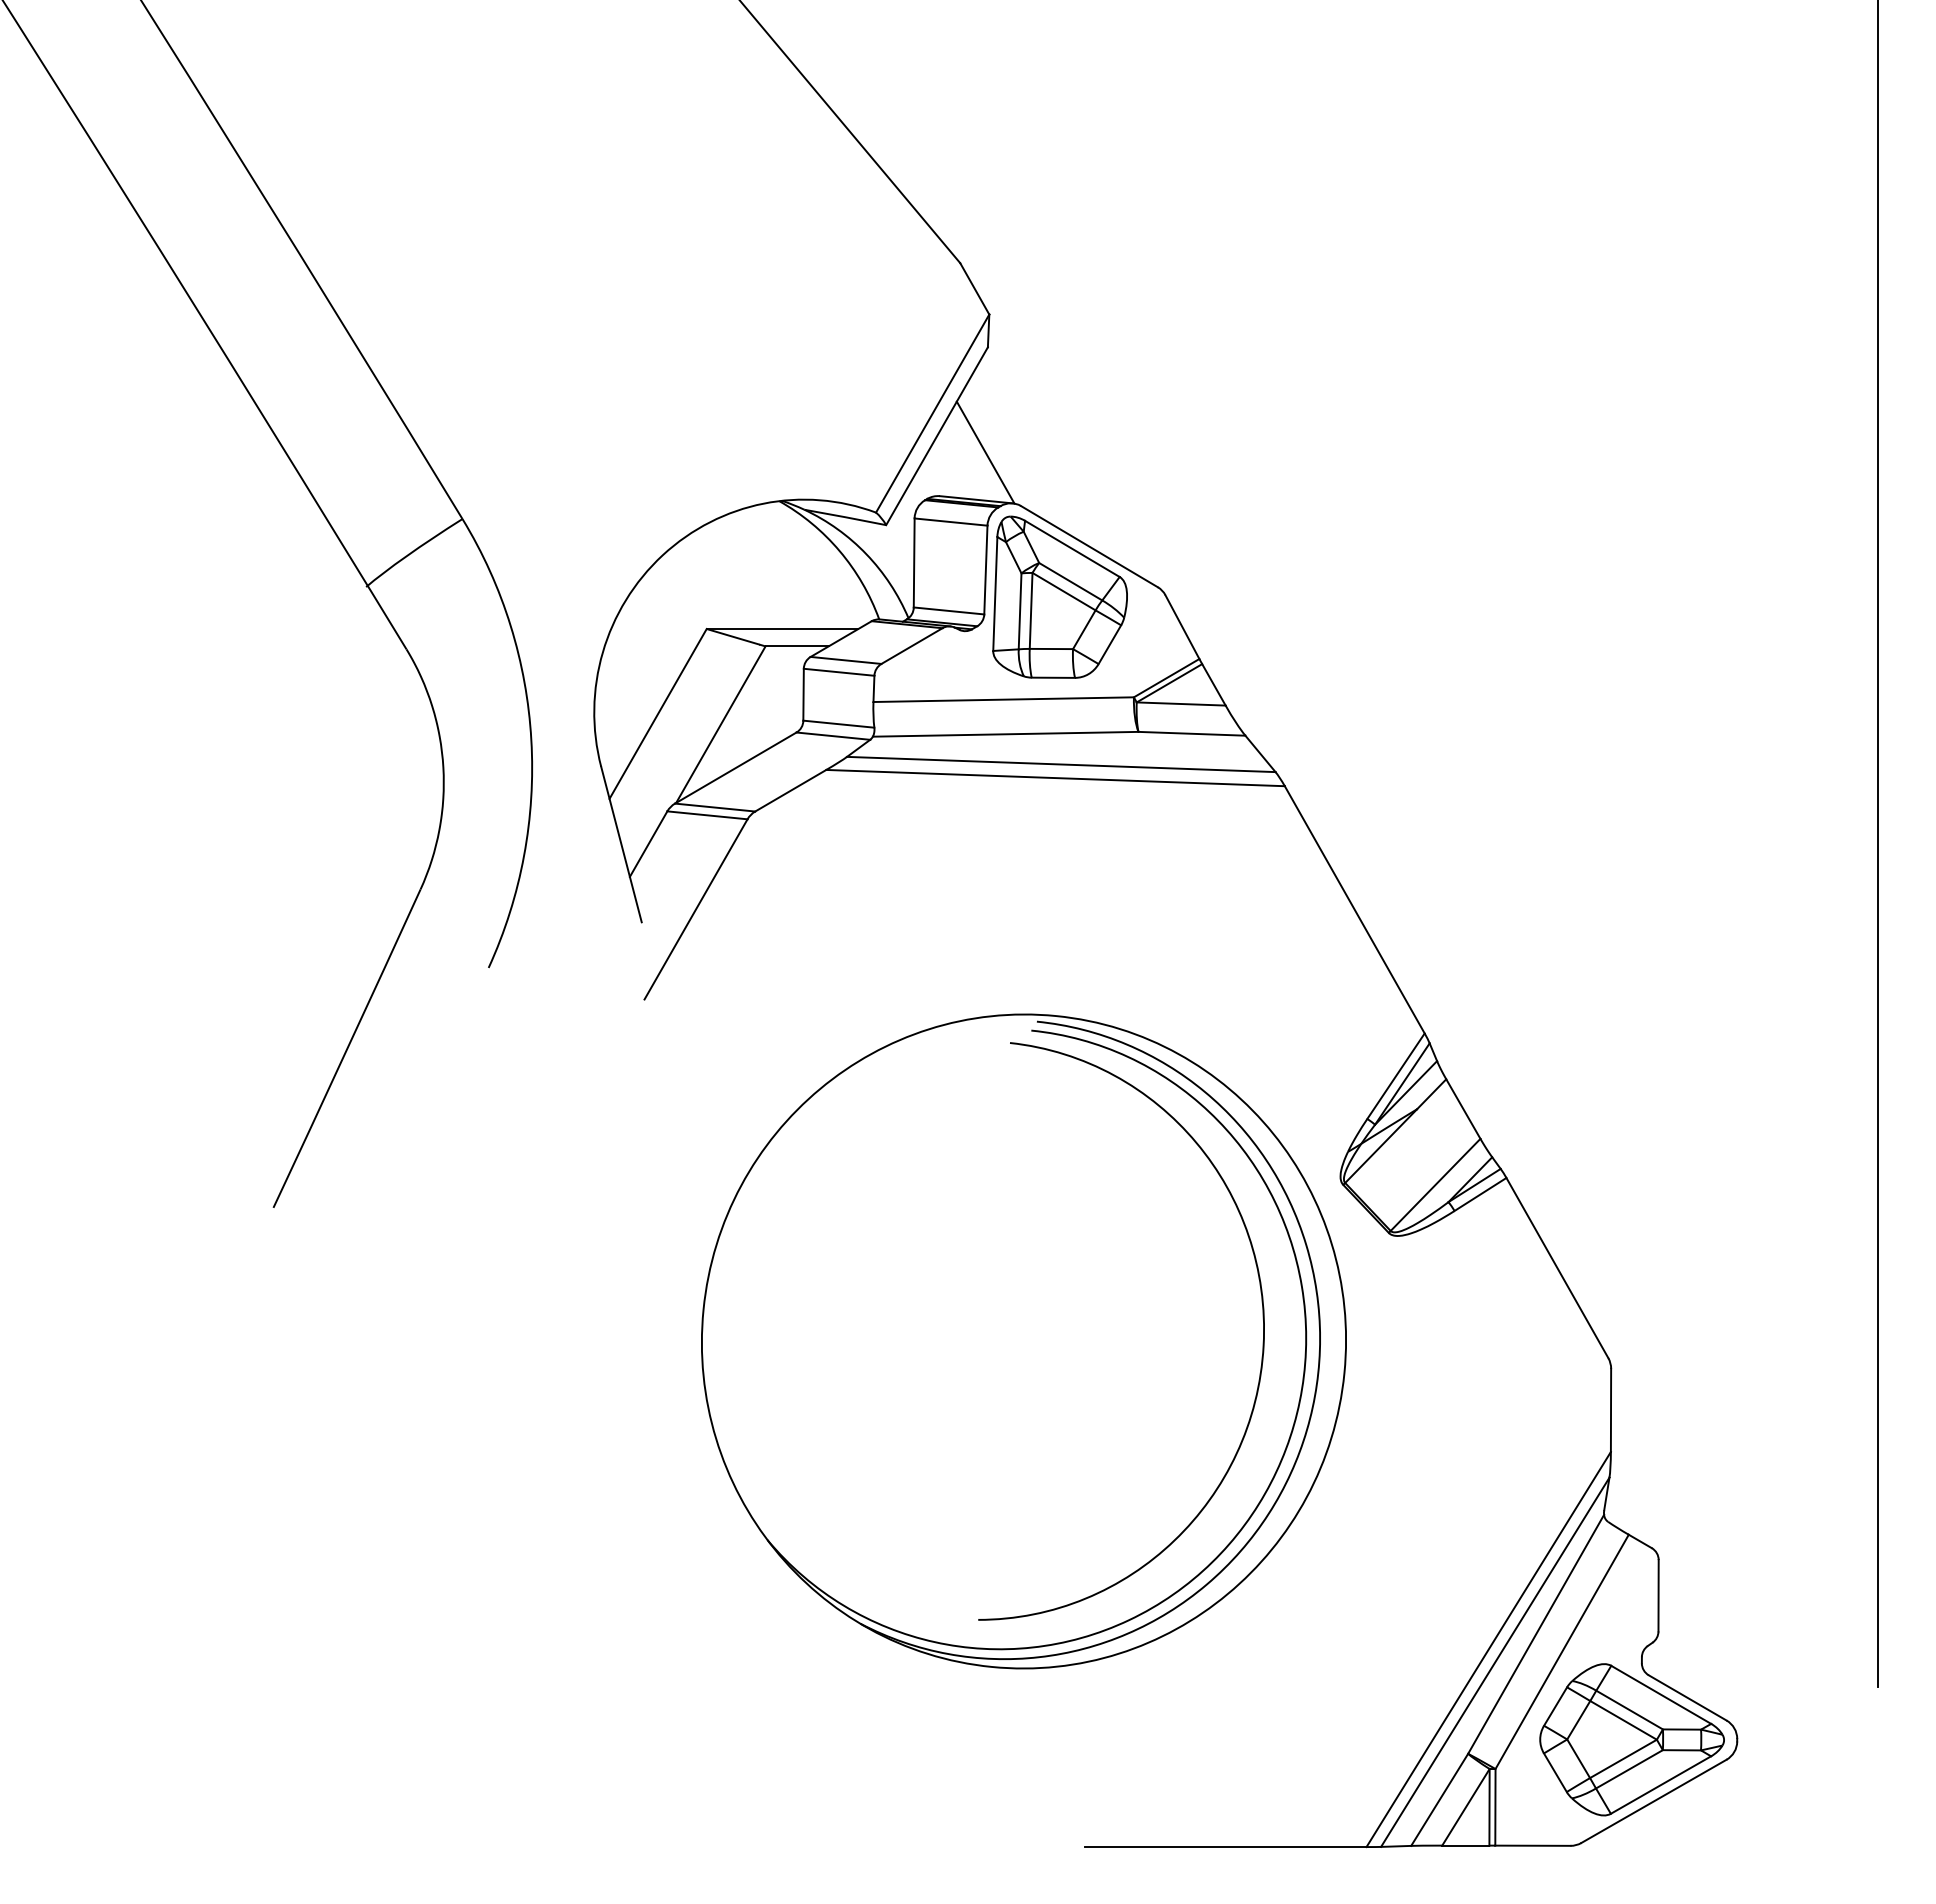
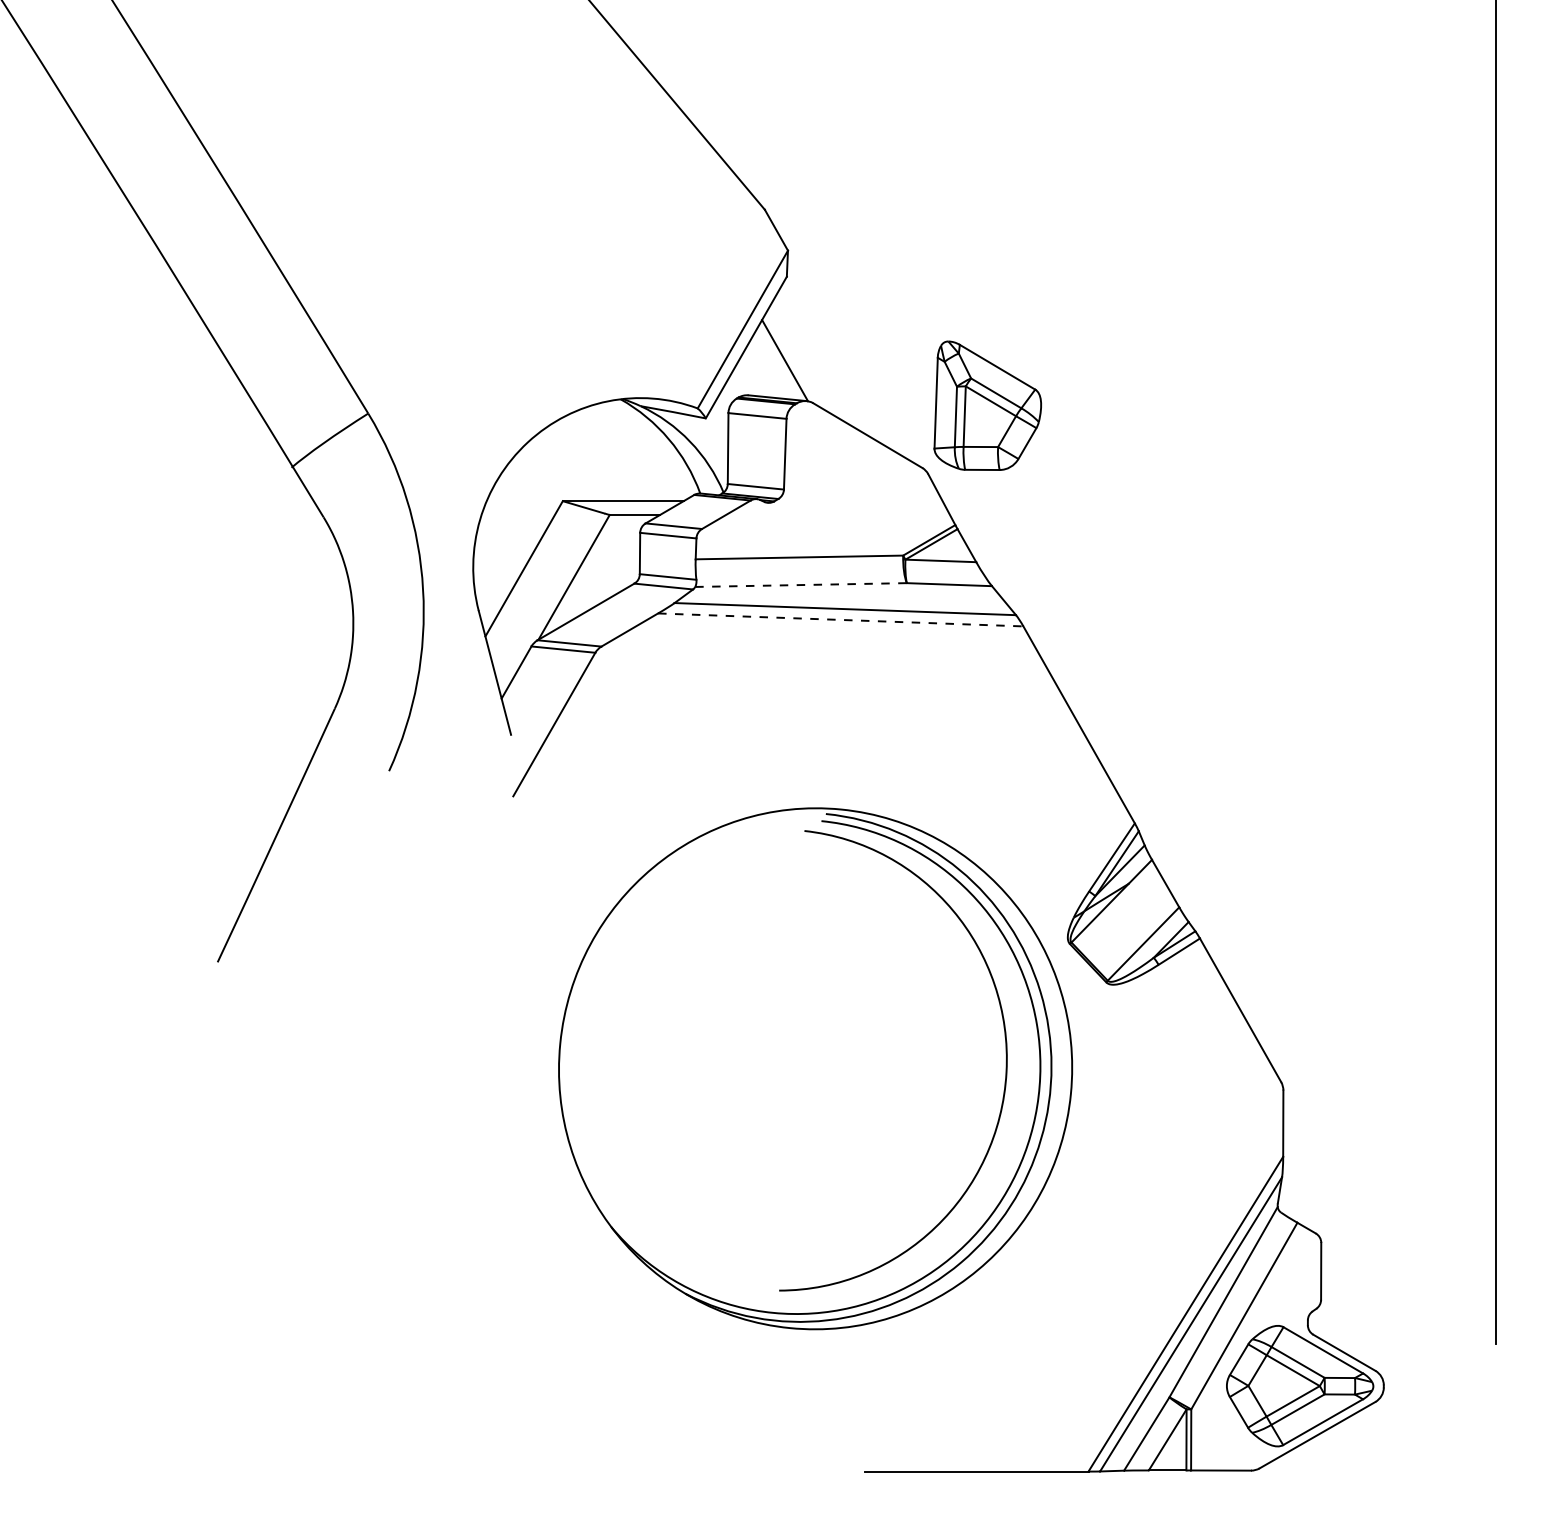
part: (1059, 596) -> (987, 405), moved
line: (1005, 734) -> (800, 585), solid -> dashed
line: (1056, 778) -> (841, 620), solid -> dashed

